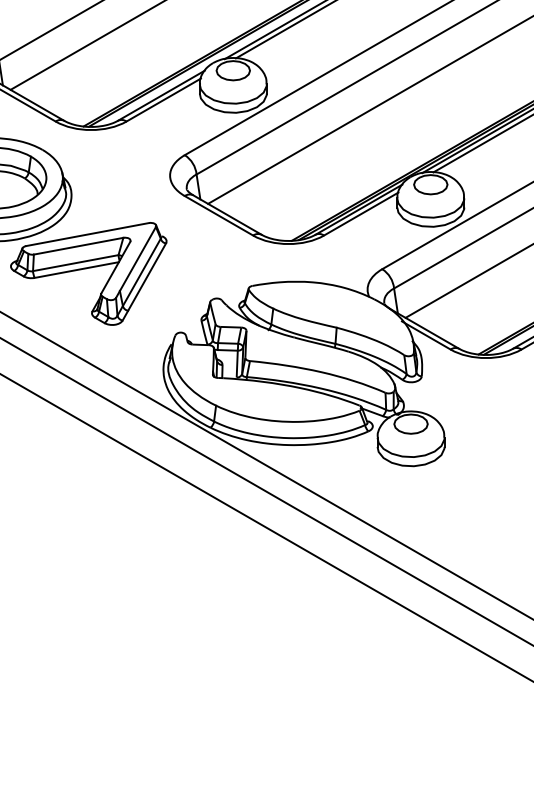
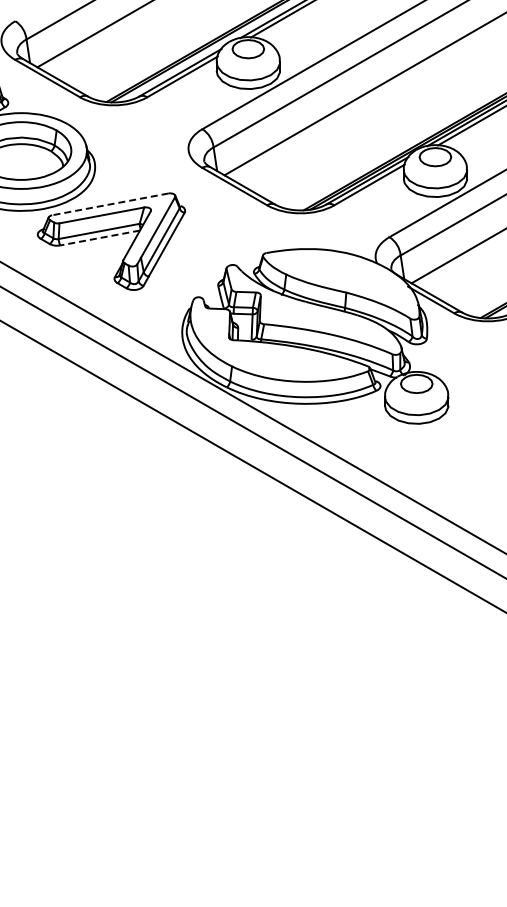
line: (86, 234) -> (109, 204), solid -> dashed
line: (77, 270) -> (100, 238), solid -> dashed

